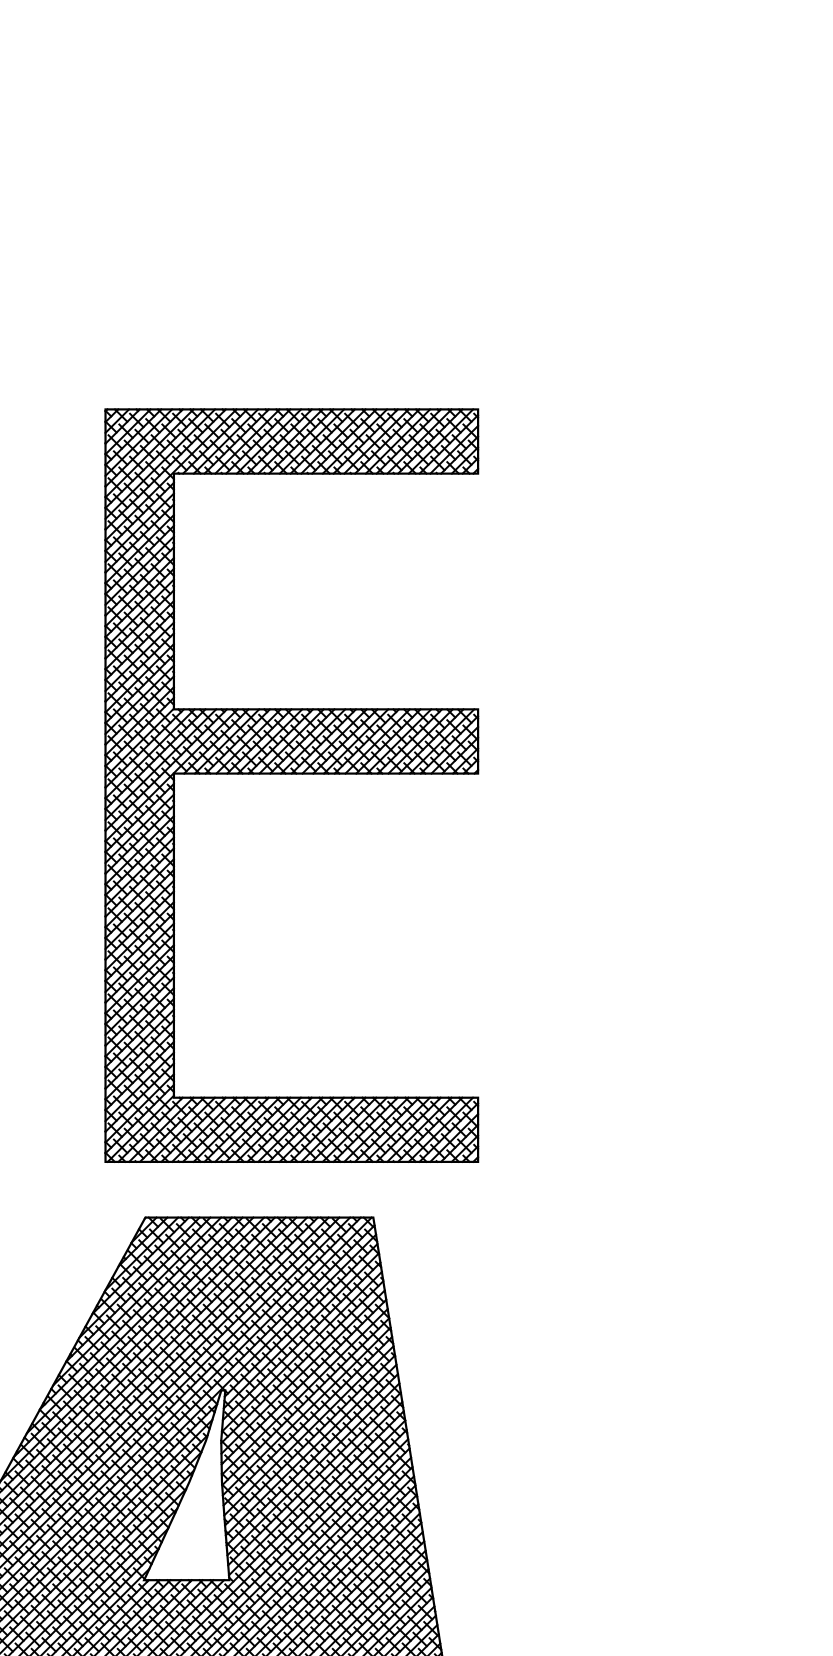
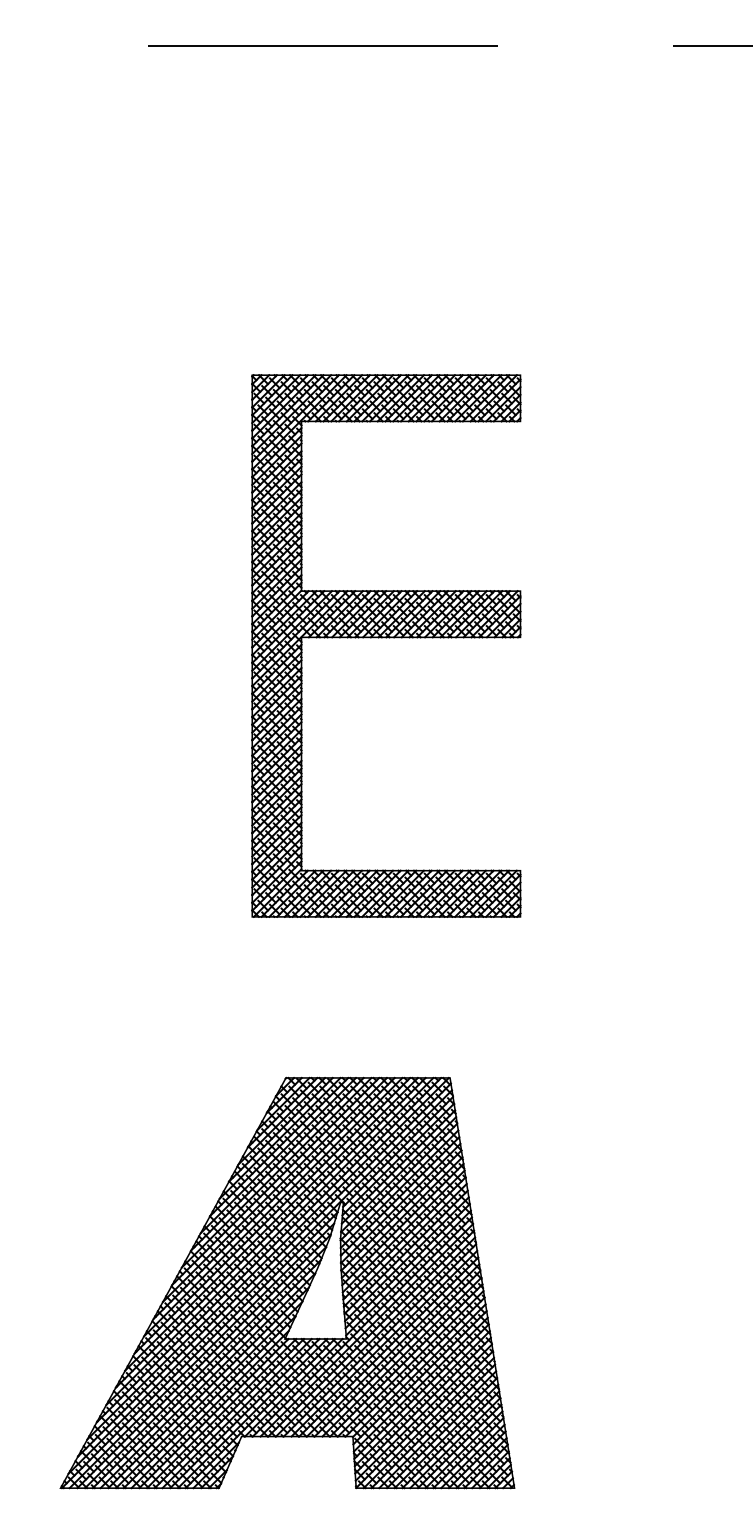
part: (291, 775) -> (386, 638), moved

